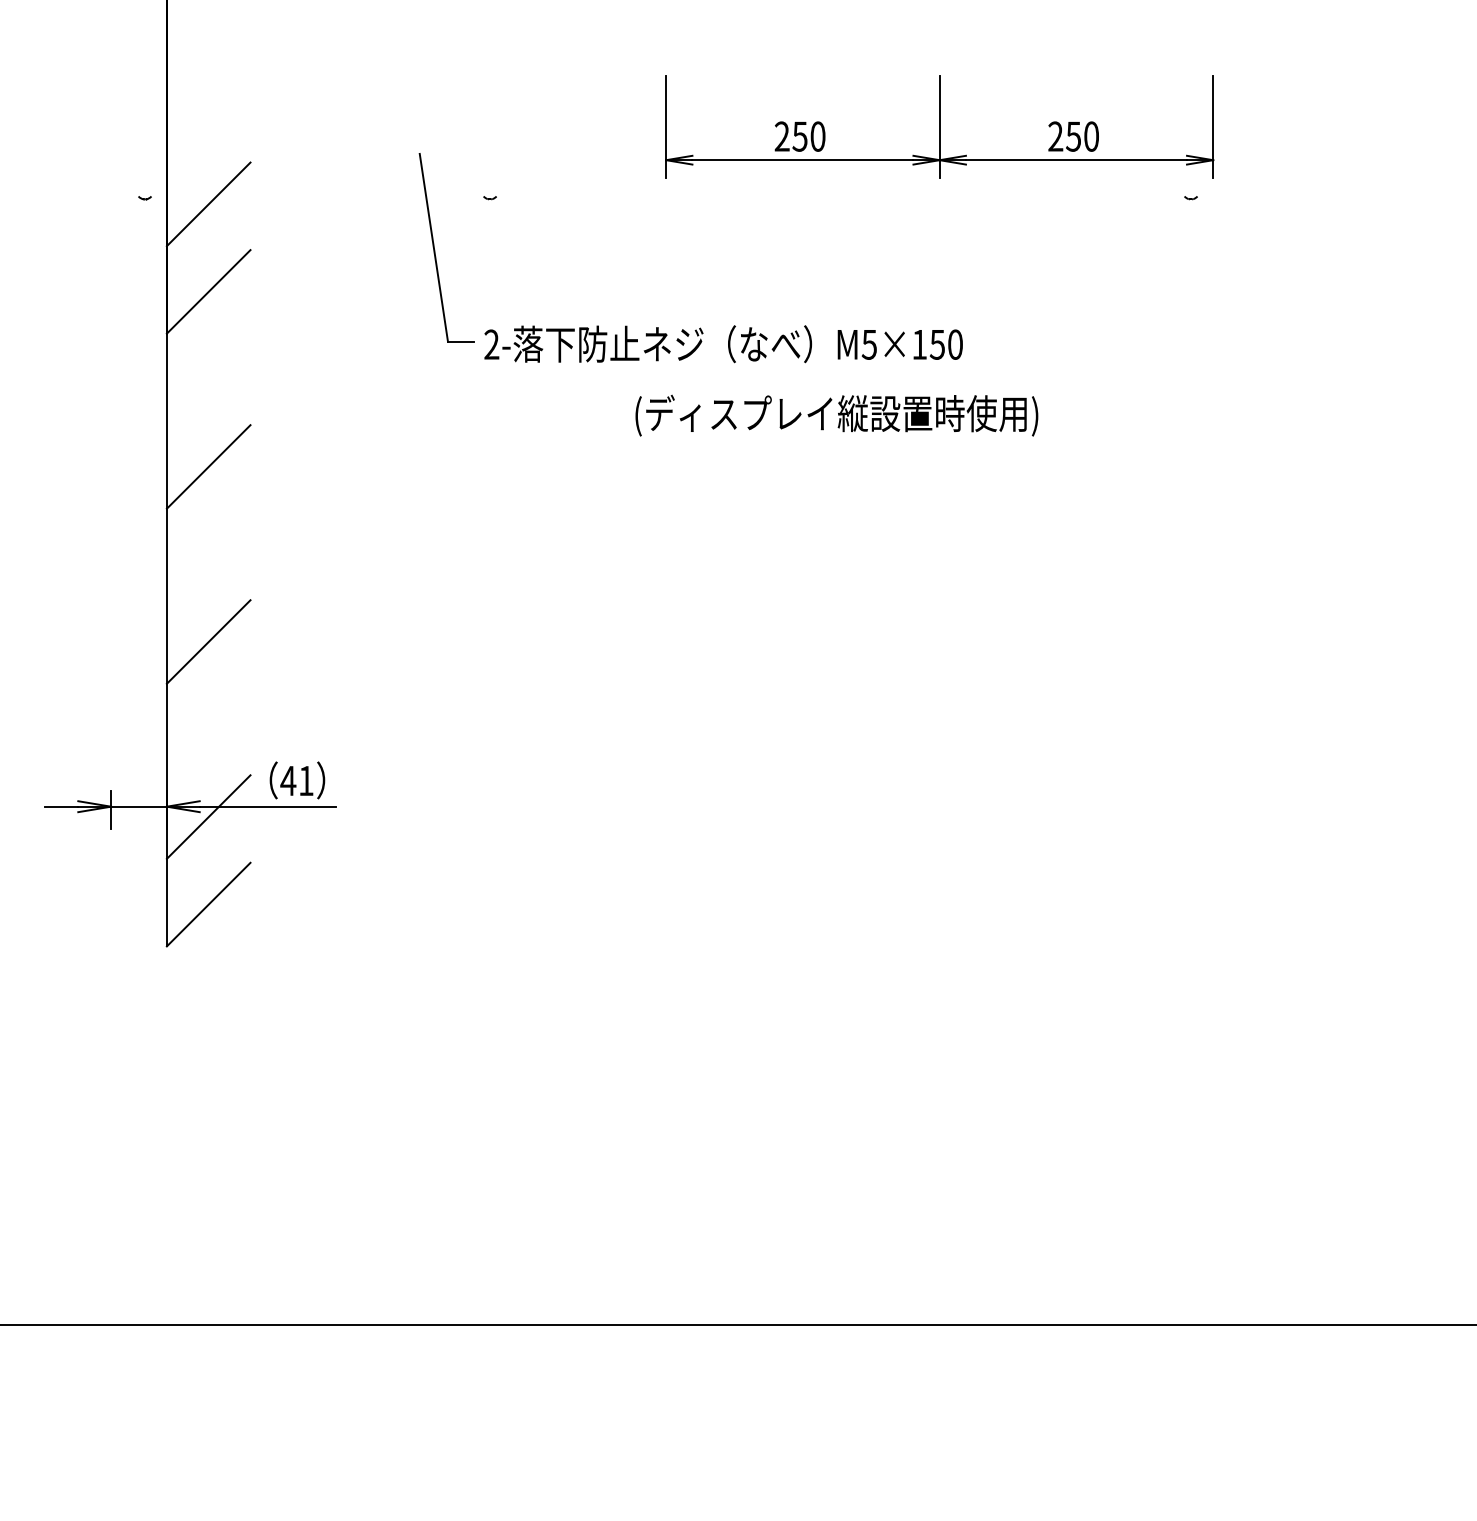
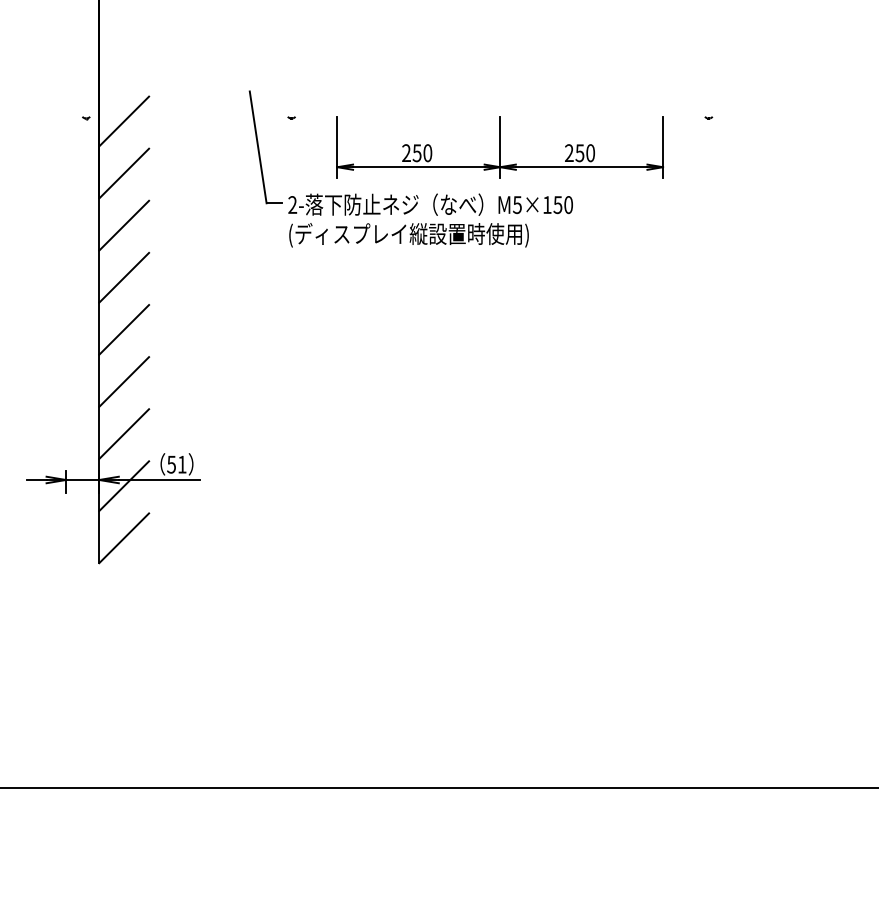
part: (938, 127) -> (499, 147), moved
line: (209, 379) -> (124, 225), added
text: (835, 416) -> (408, 235), moved
line: (209, 553) -> (124, 329), added
line: (209, 728) -> (124, 433), added
text: (288, 780) -> (171, 464), 41 -> 51

